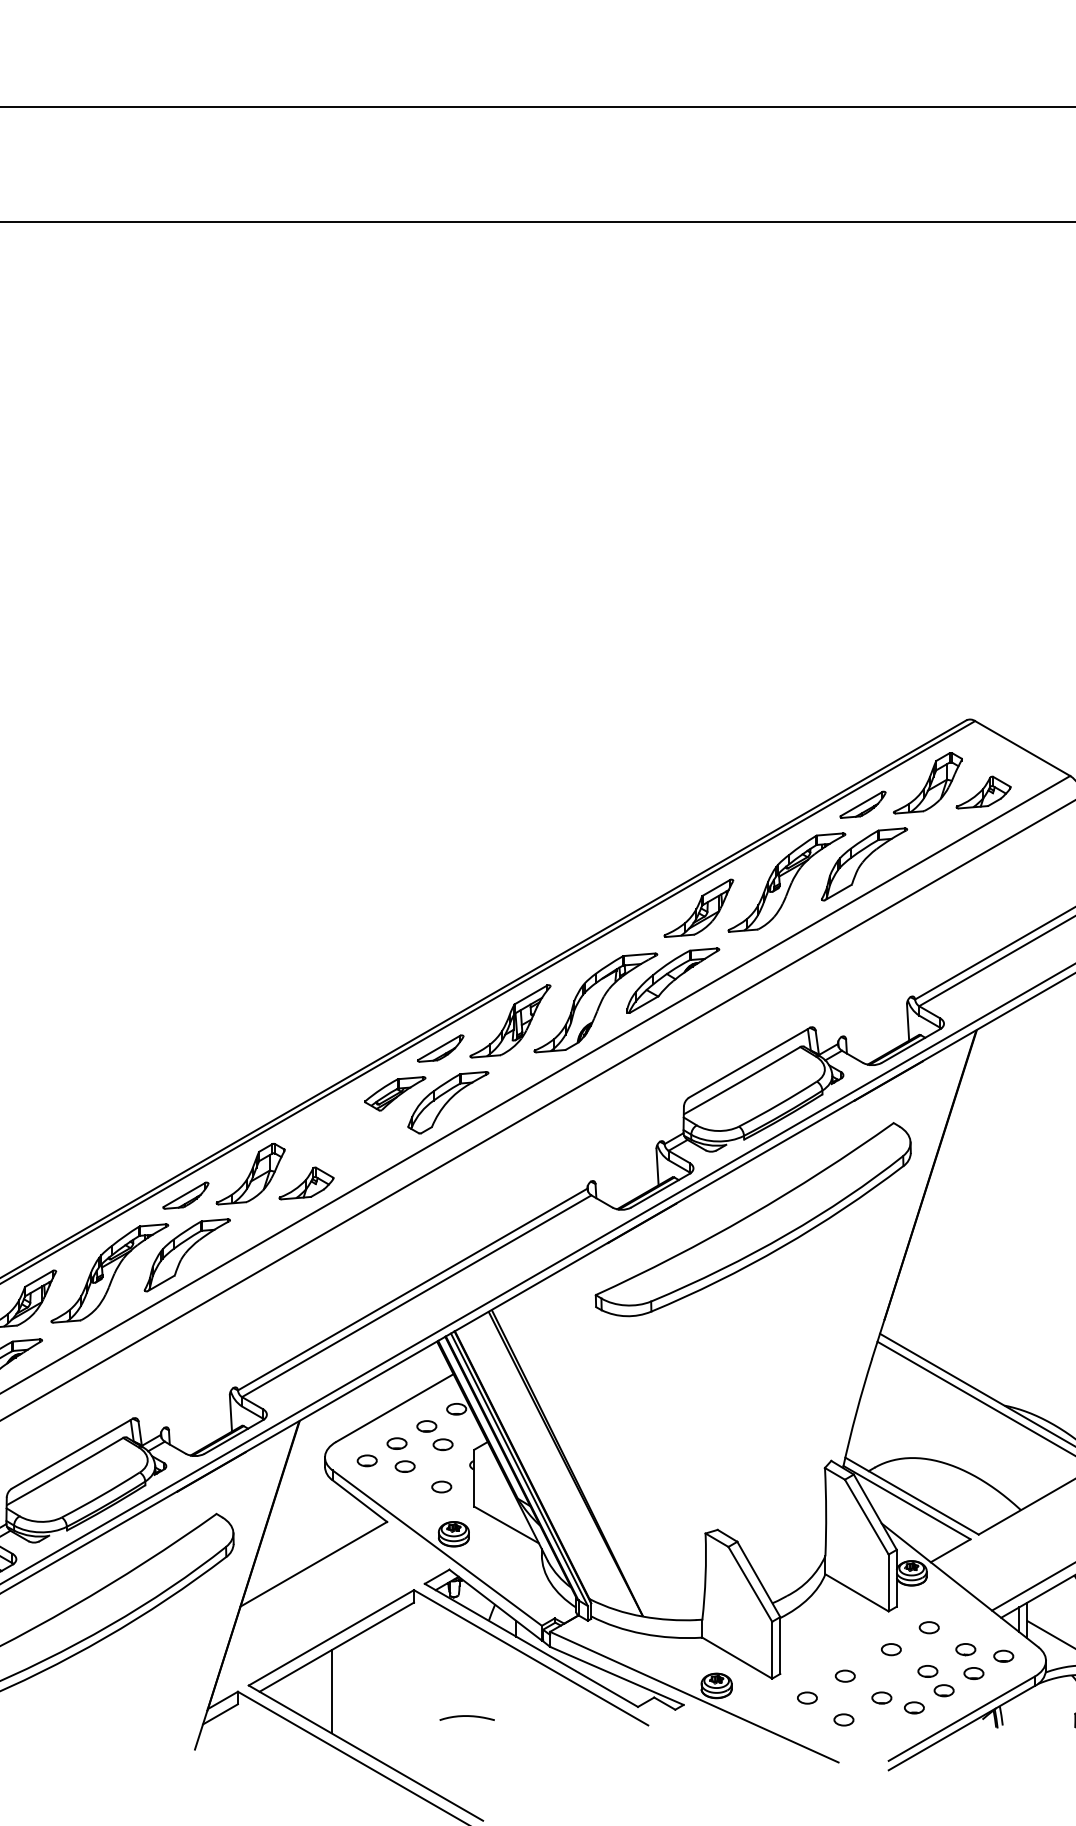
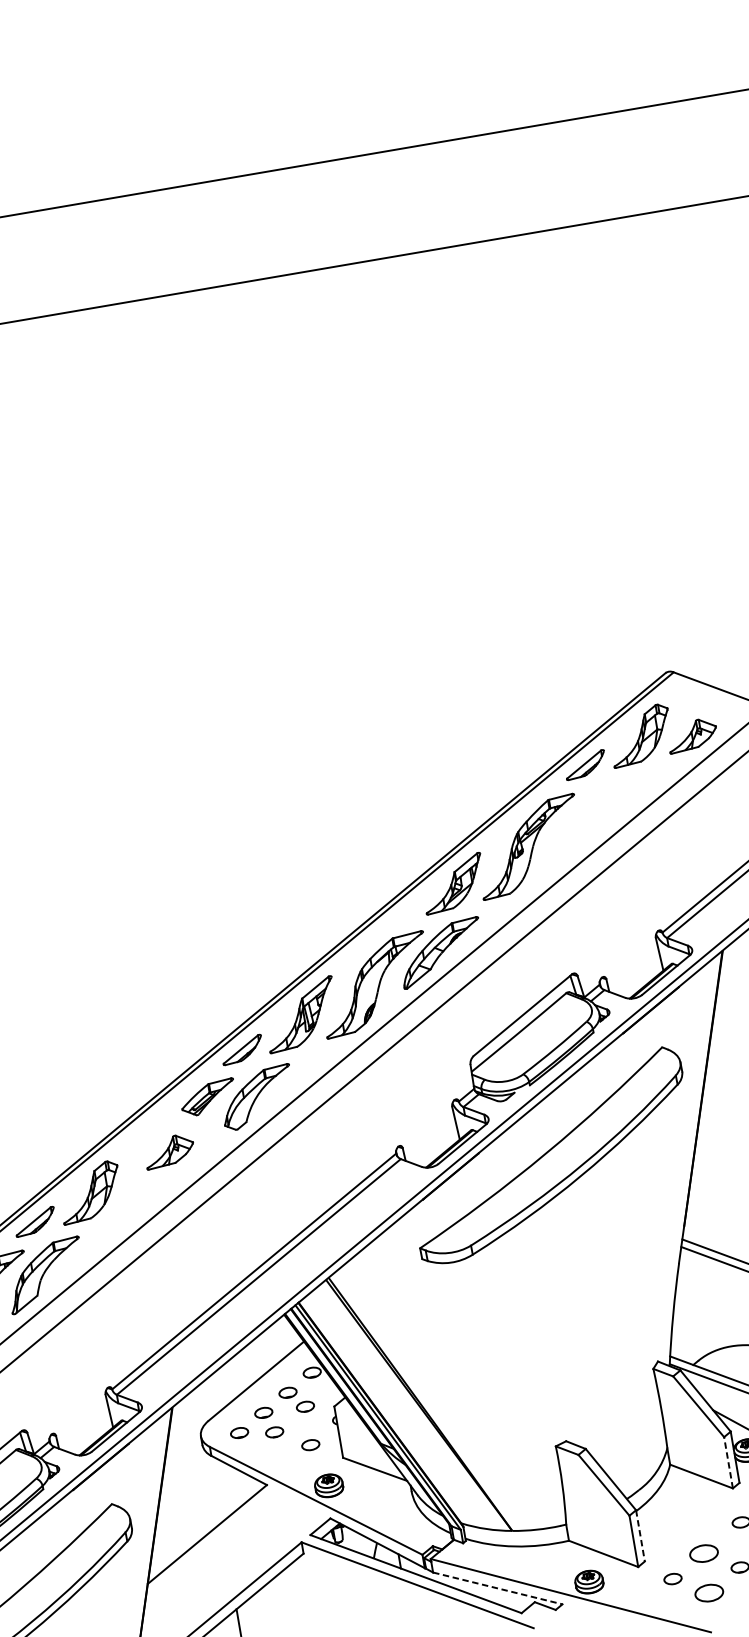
part: (864, 864) -> (596, 818), removed
part: (306, 1183) -> (169, 1151), moved
line: (888, 1582) -> (728, 1462), solid -> dashed
line: (780, 1646) -> (640, 1536), solid -> dashed
line: (616, 1675) -> (497, 1588), solid -> dashed
part: (844, 1675) -> (702, 1552), size x1.6
part: (843, 1719) -> (708, 1592), size x1.6

